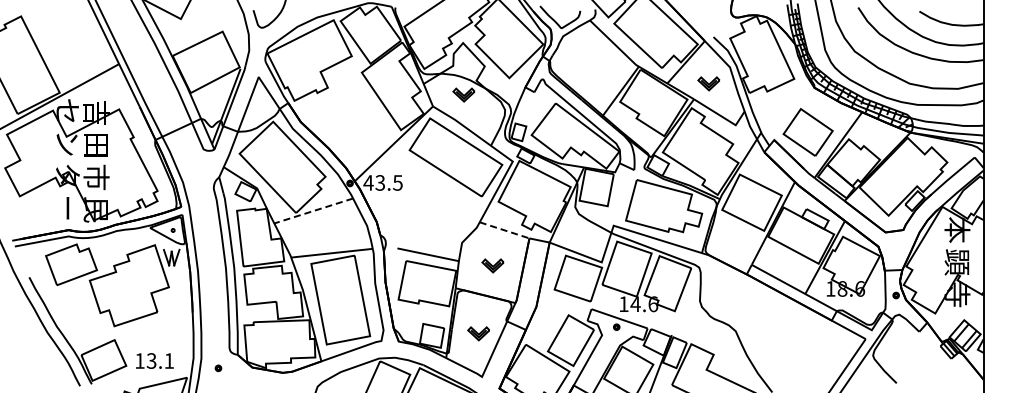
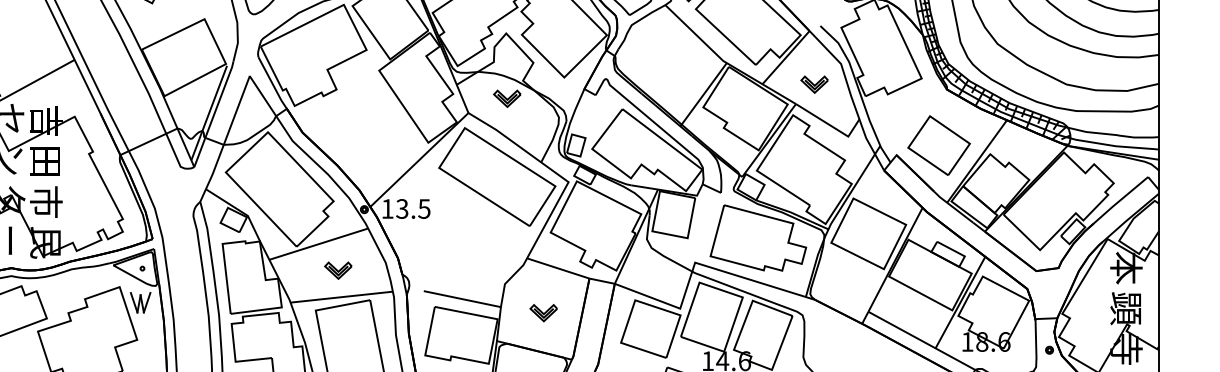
text: (368, 182) -> (387, 208), 43.5 -> 13.5
line: (313, 211) -> (318, 244), dashed -> solid
line: (505, 230) -> (559, 268), dashed -> solid
part: (328, 231) -> (337, 269), added

